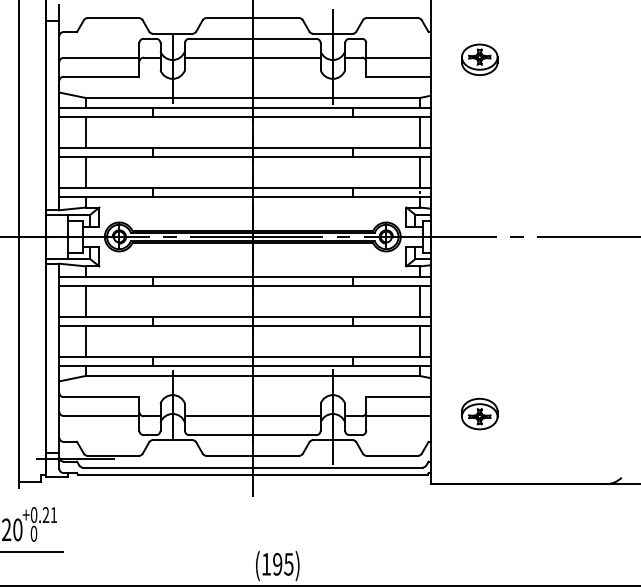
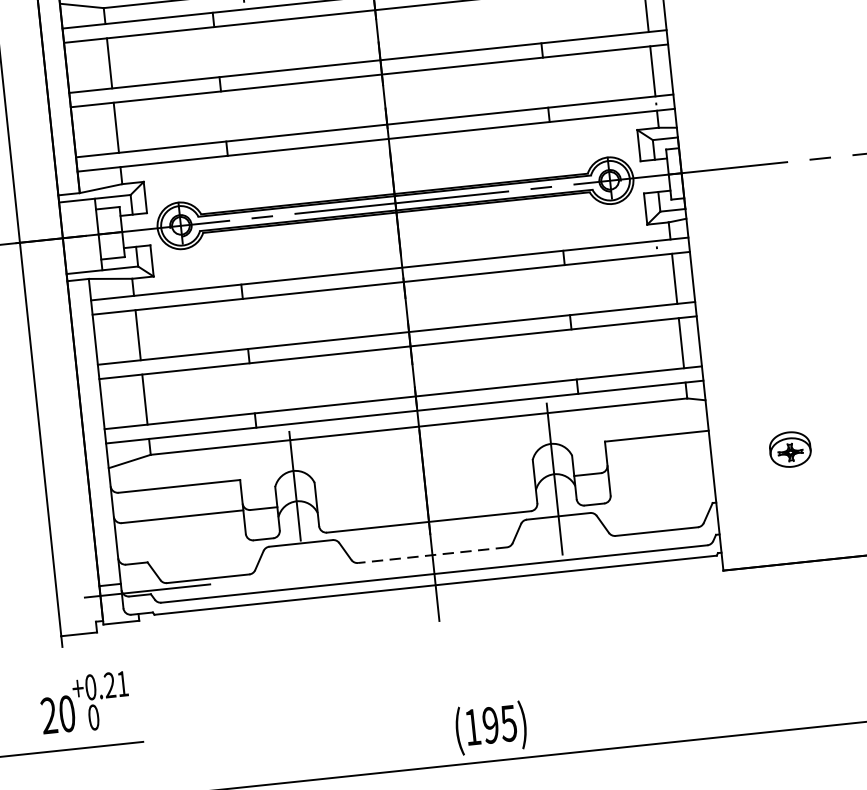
part: (479, 413) -> (789, 448), size x0.7
line: (252, 416) -> (425, 491), removed
line: (398, 416) -> (660, 467), removed
line: (252, 455) -> (431, 554), solid -> dashed

